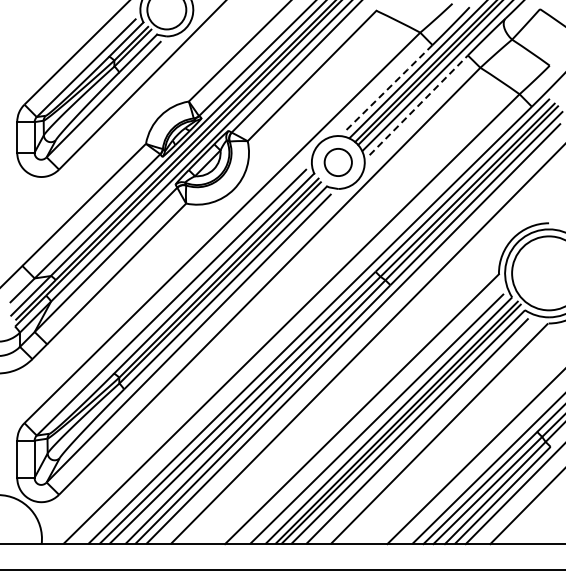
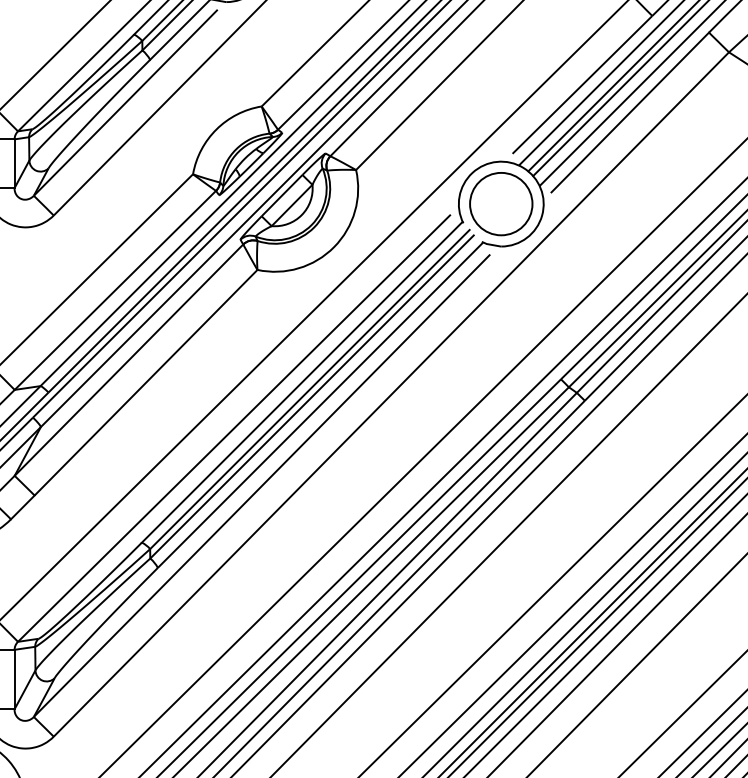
line: (389, 87) -> (583, 83), dashed -> solid
line: (418, 105) -> (629, 112), dashed -> solid
circle: (337, 162) -> (499, 204), size x1.43

